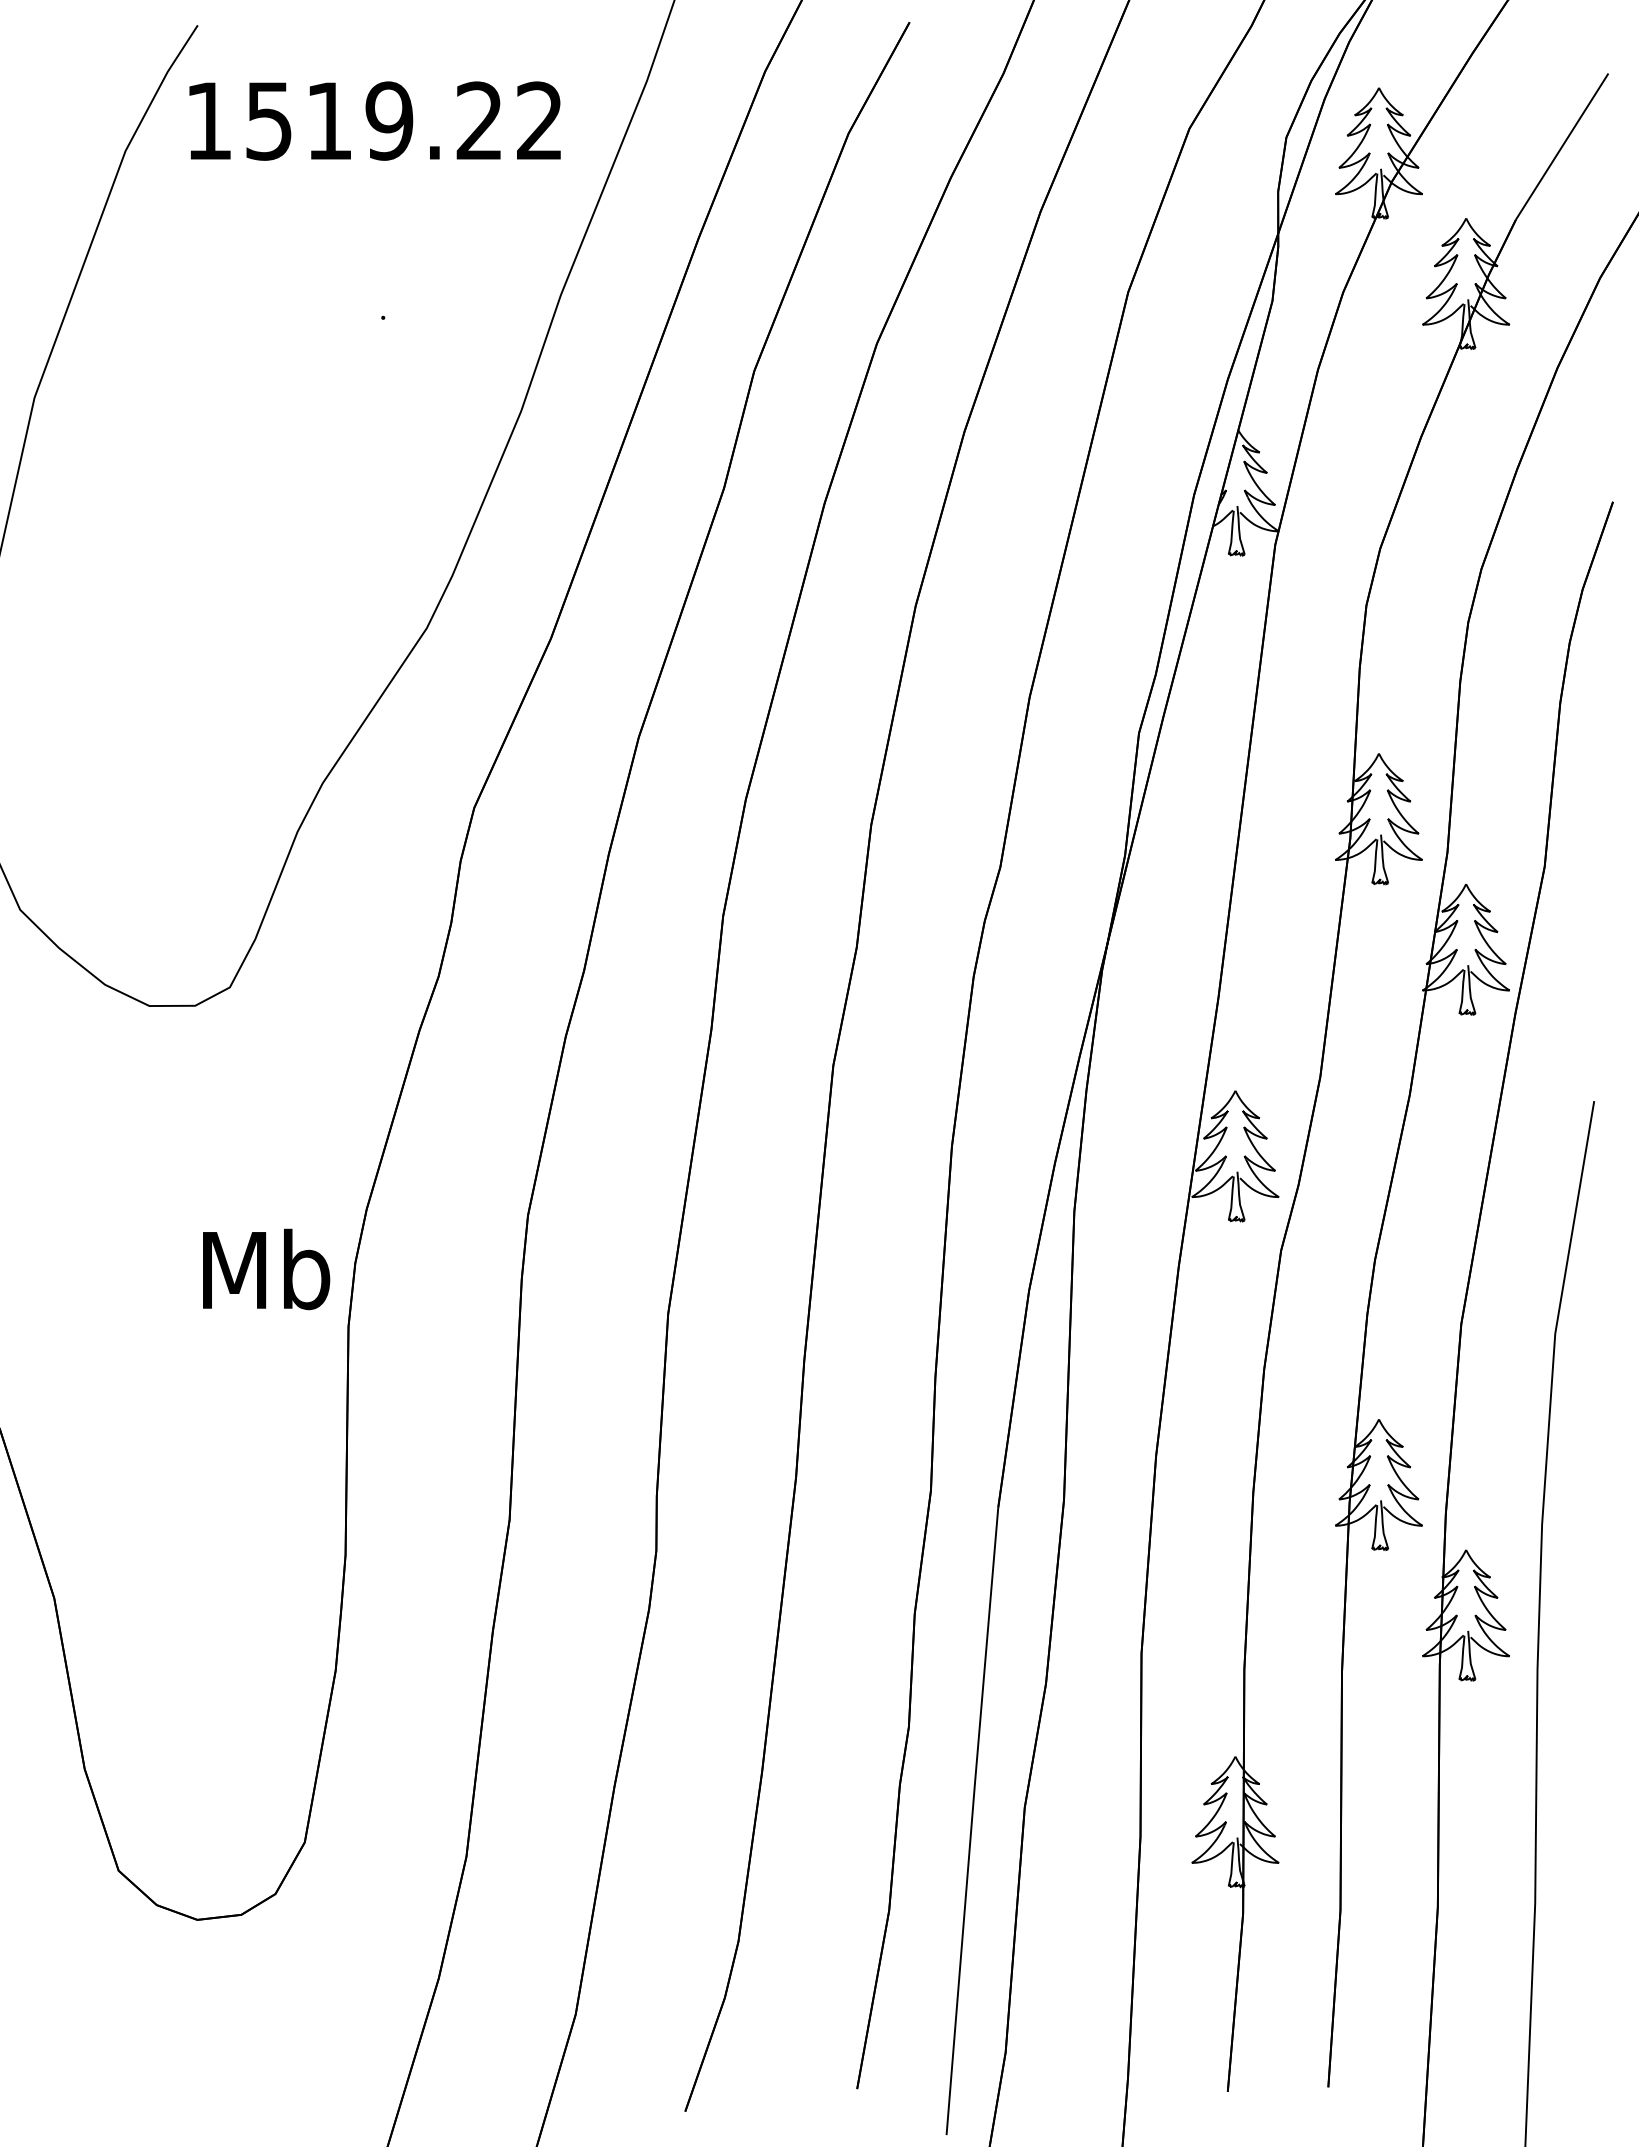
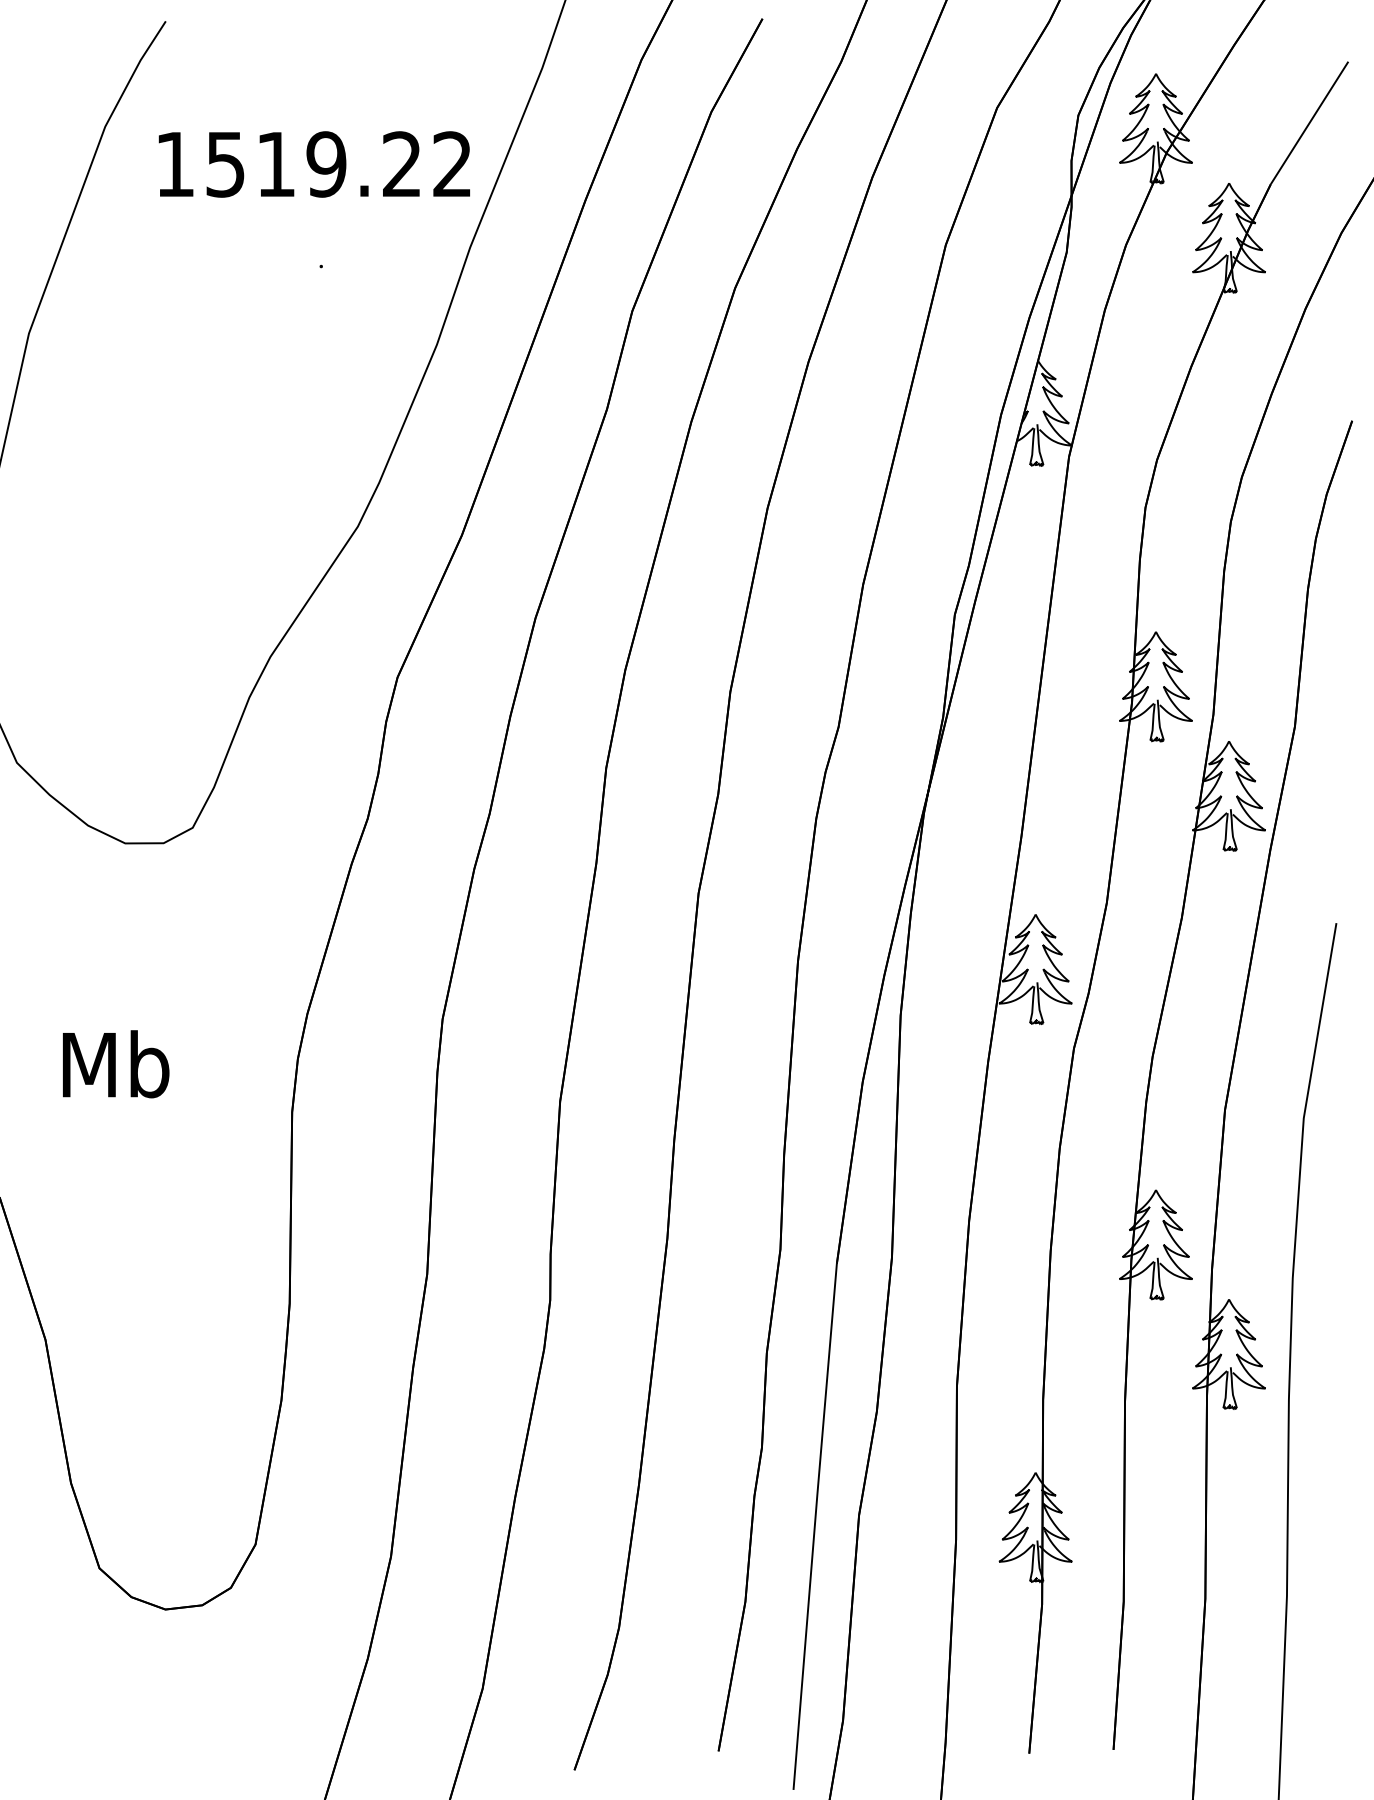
text: (374, 120) -> (313, 163), moved
text: (266, 1269) -> (116, 1064), moved

